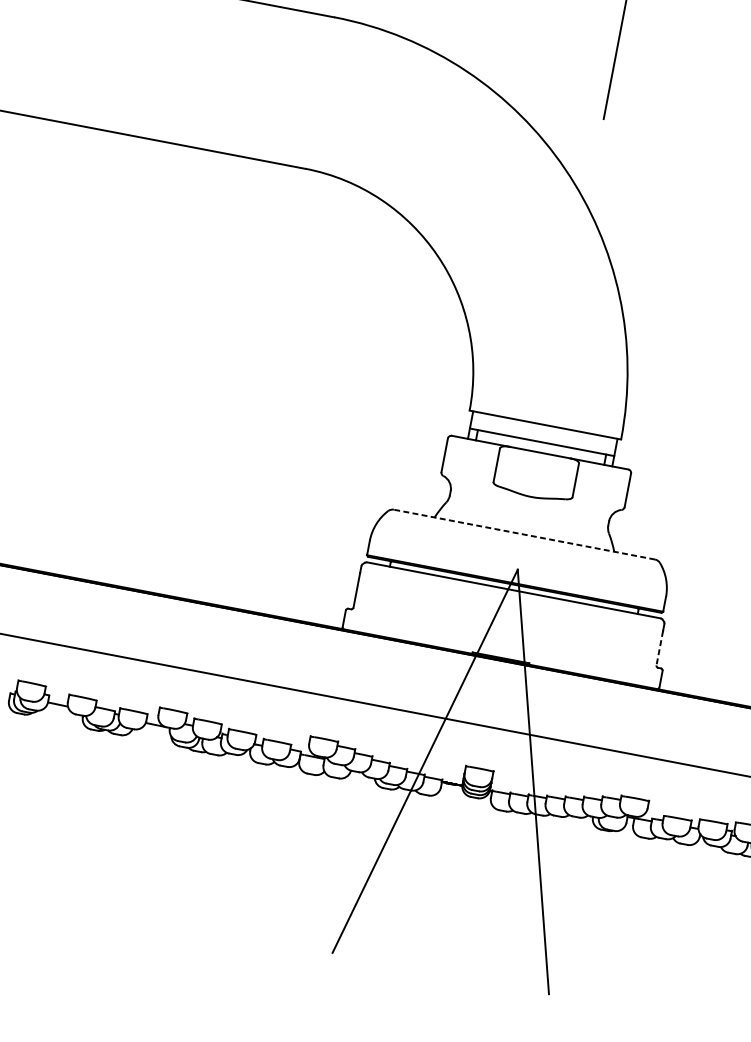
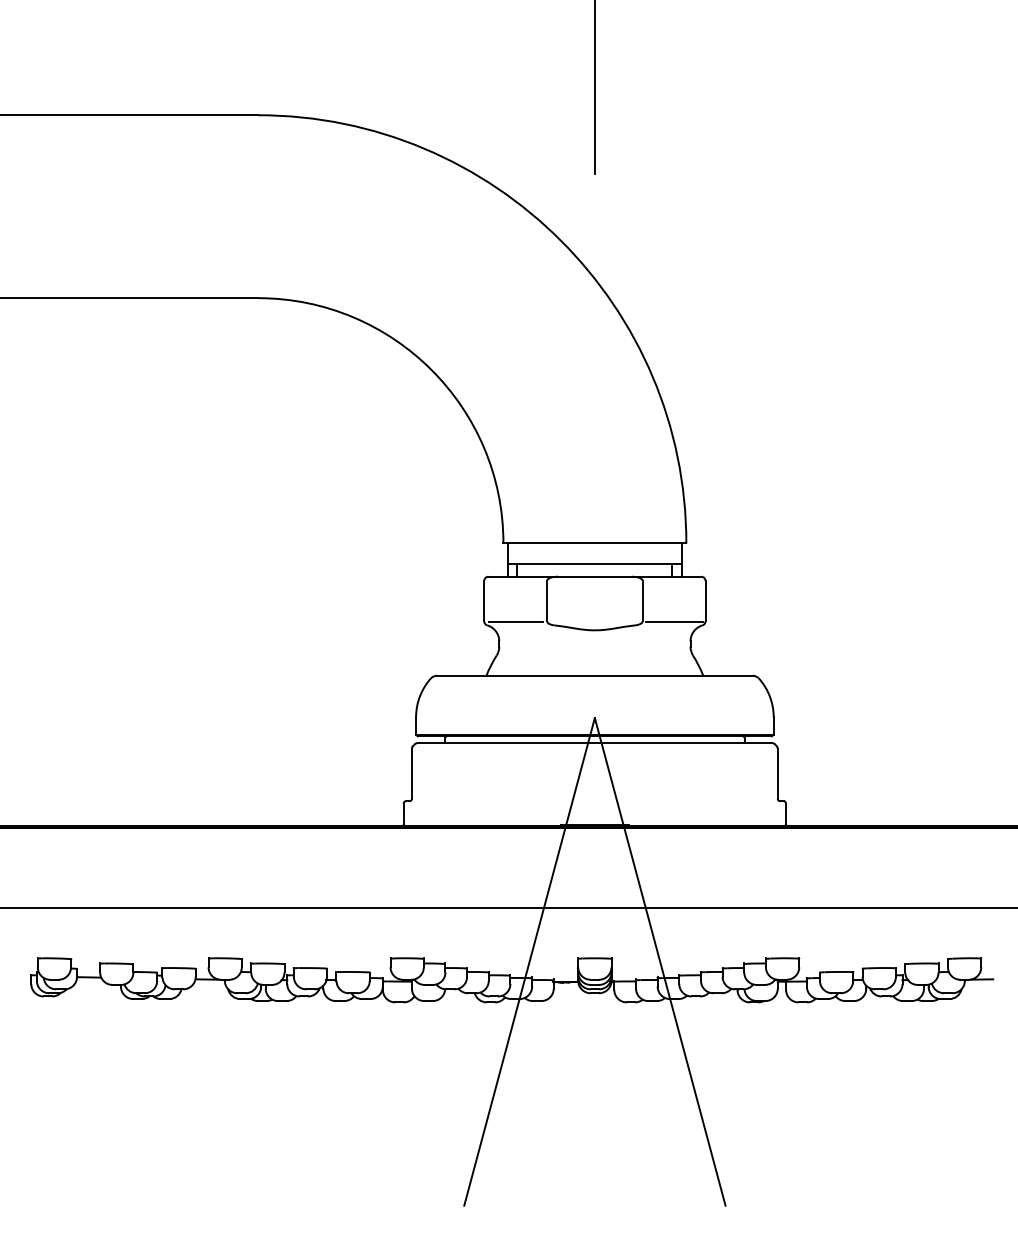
line: (467, 477) -> (515, 621), added
line: (598, 502) -> (673, 621), added
line: (524, 534) -> (594, 675), dashed -> solid
line: (659, 648) -> (777, 778), dashed -> solid

